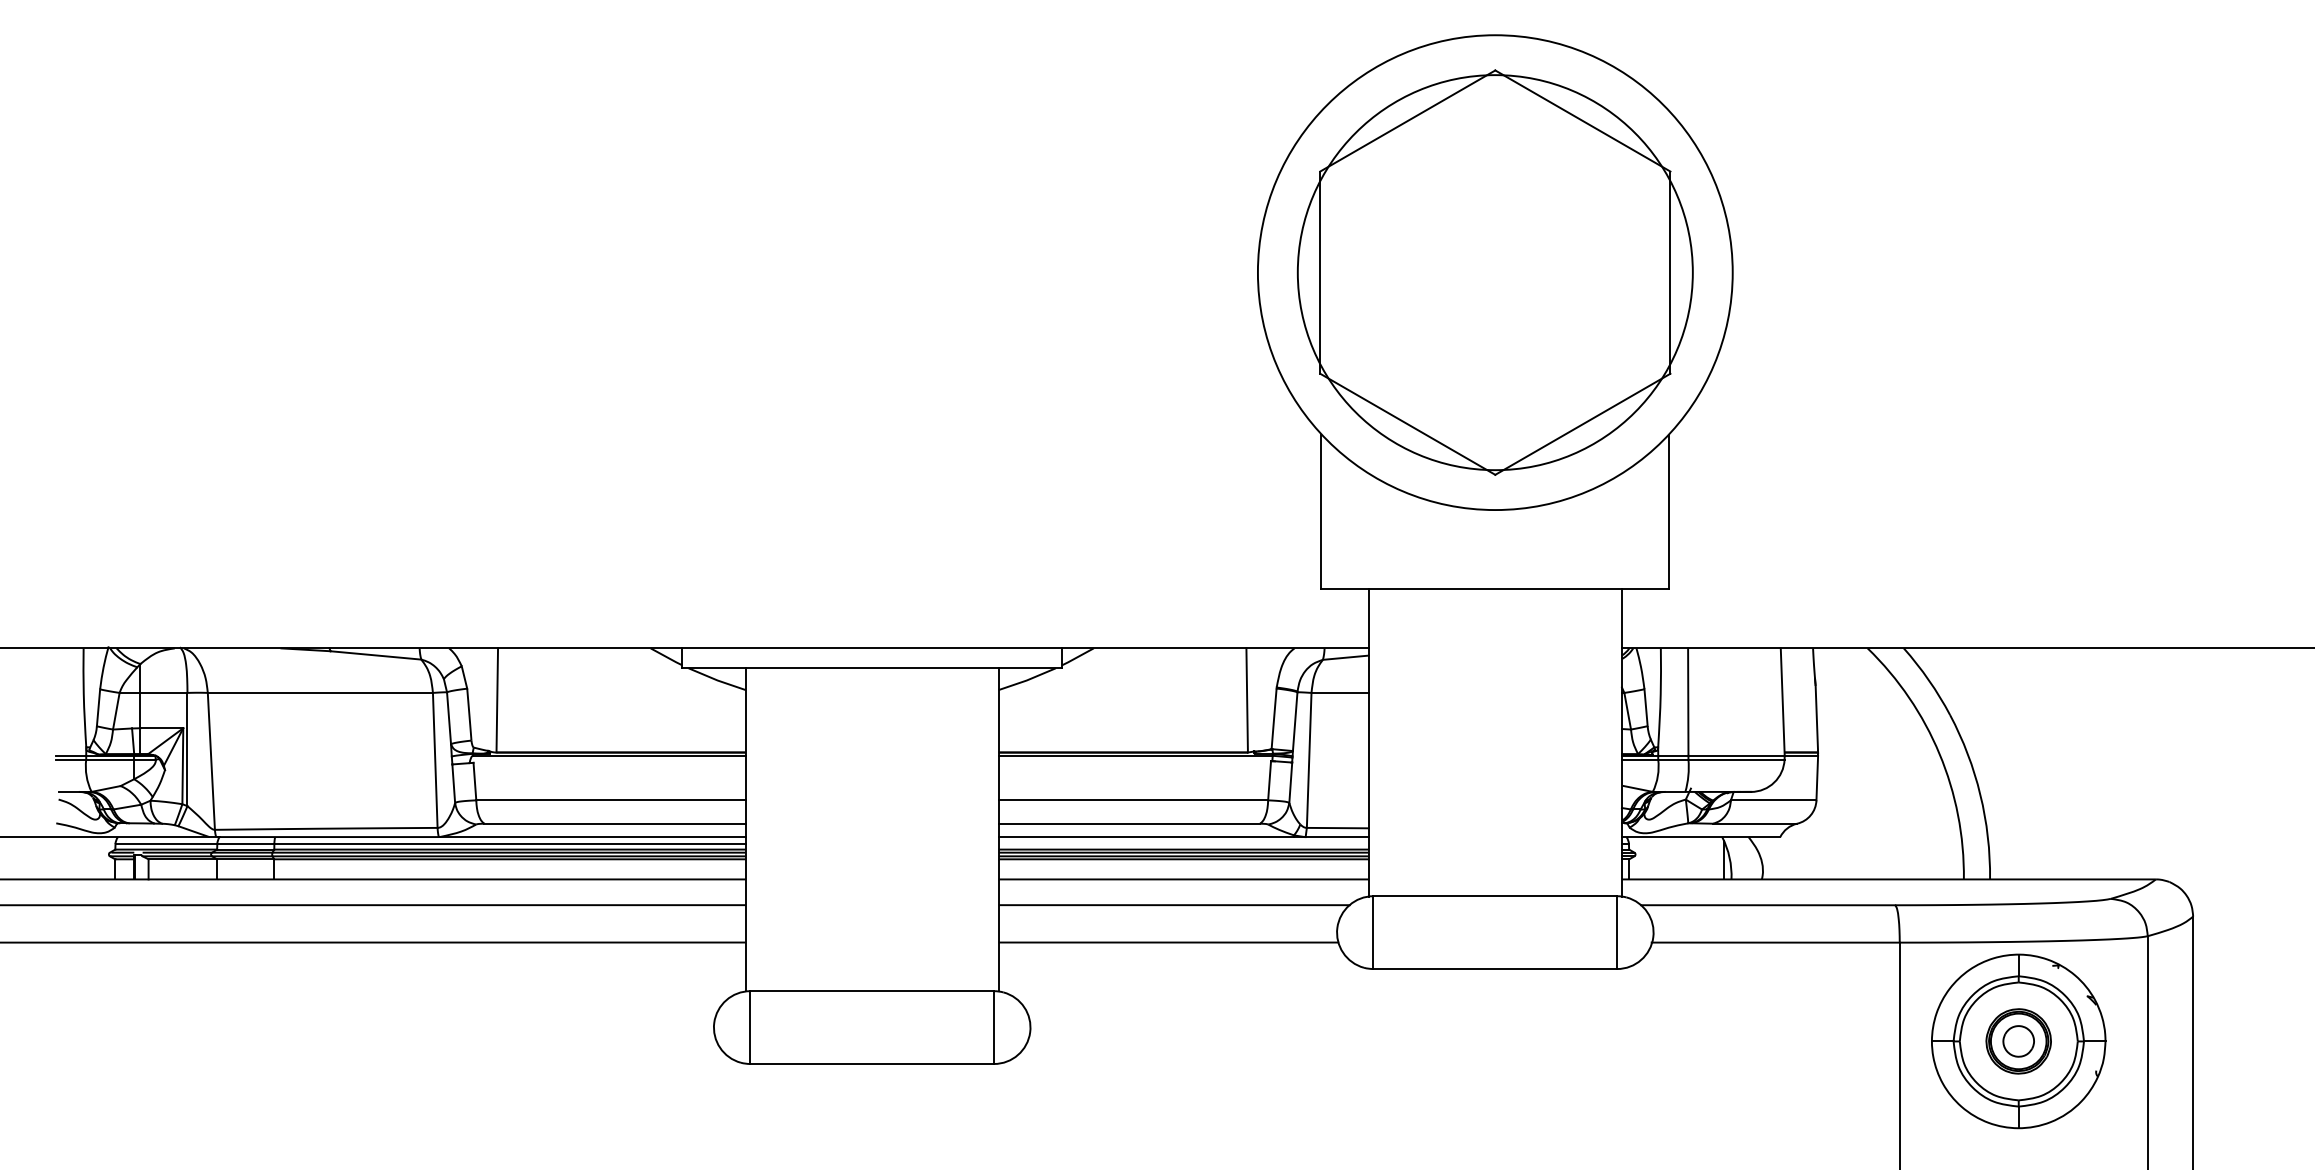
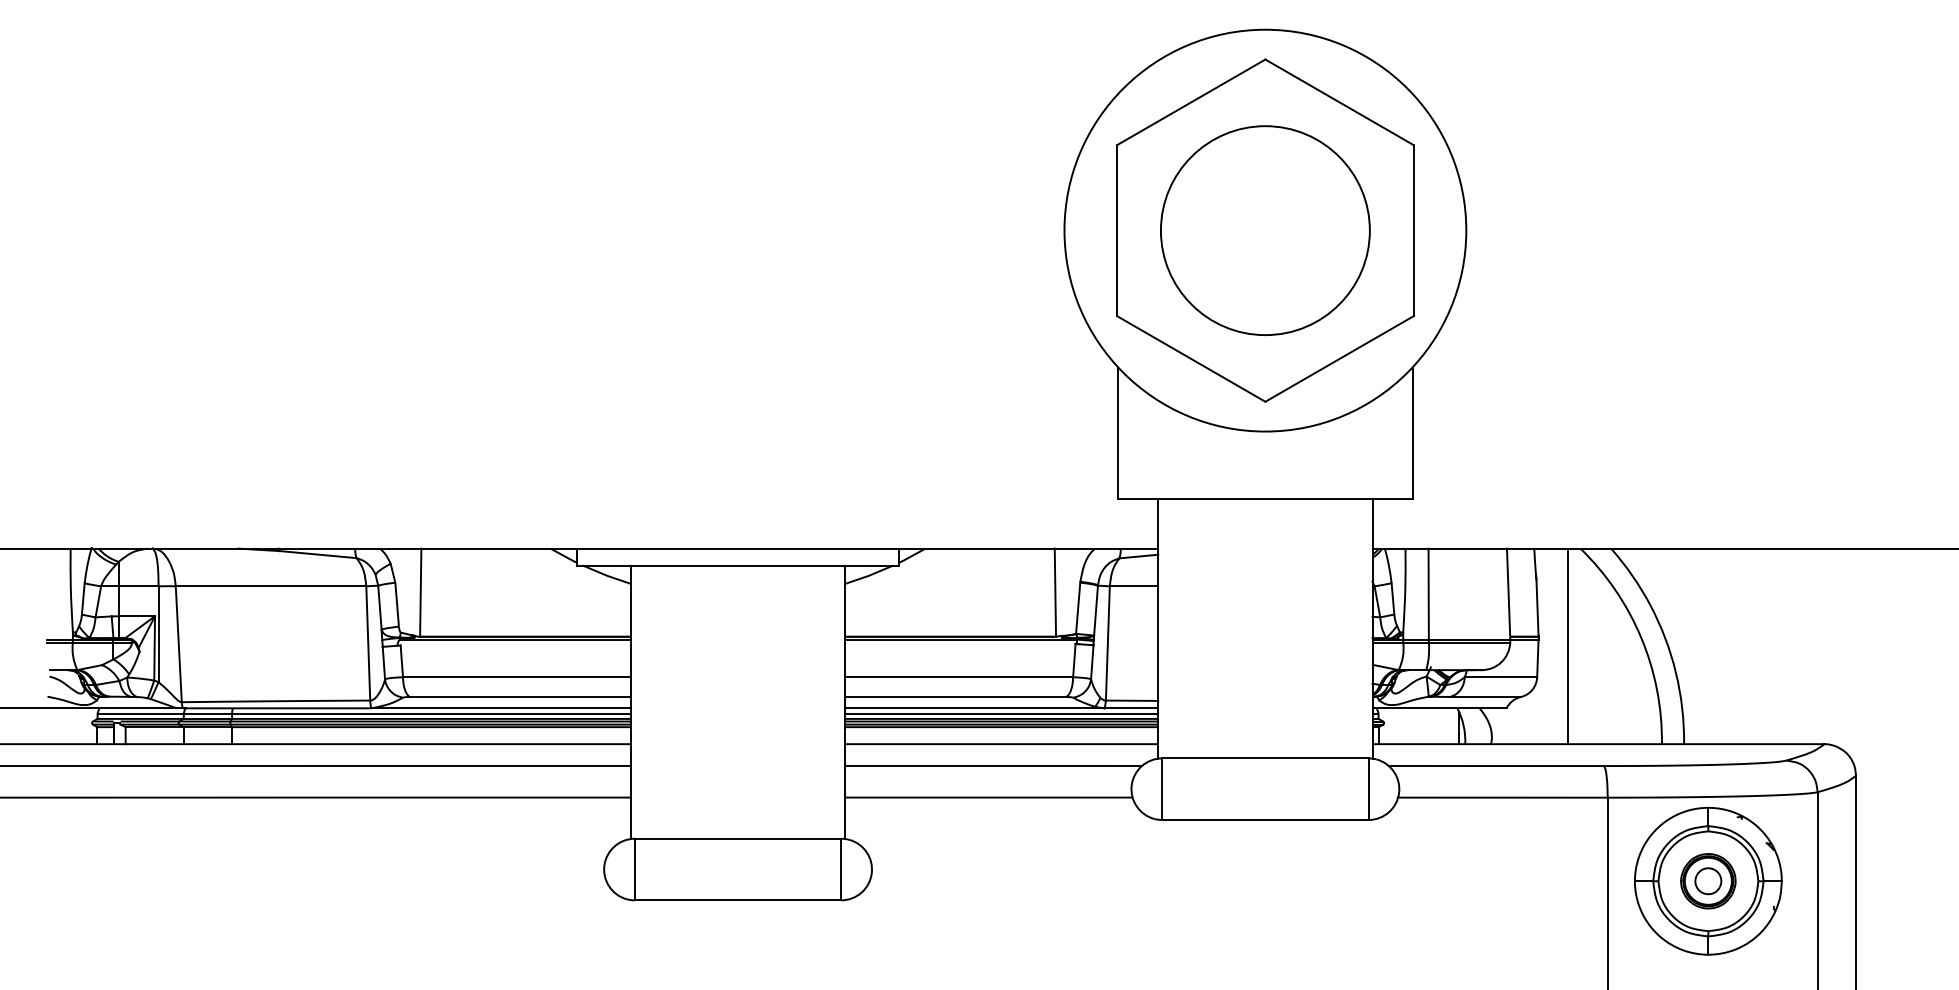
circle: (1494, 272) -> (1264, 230), size x0.62
line: (1852, 763) -> (1567, 646), added
line: (1183, 844) -> (1001, 714), added

